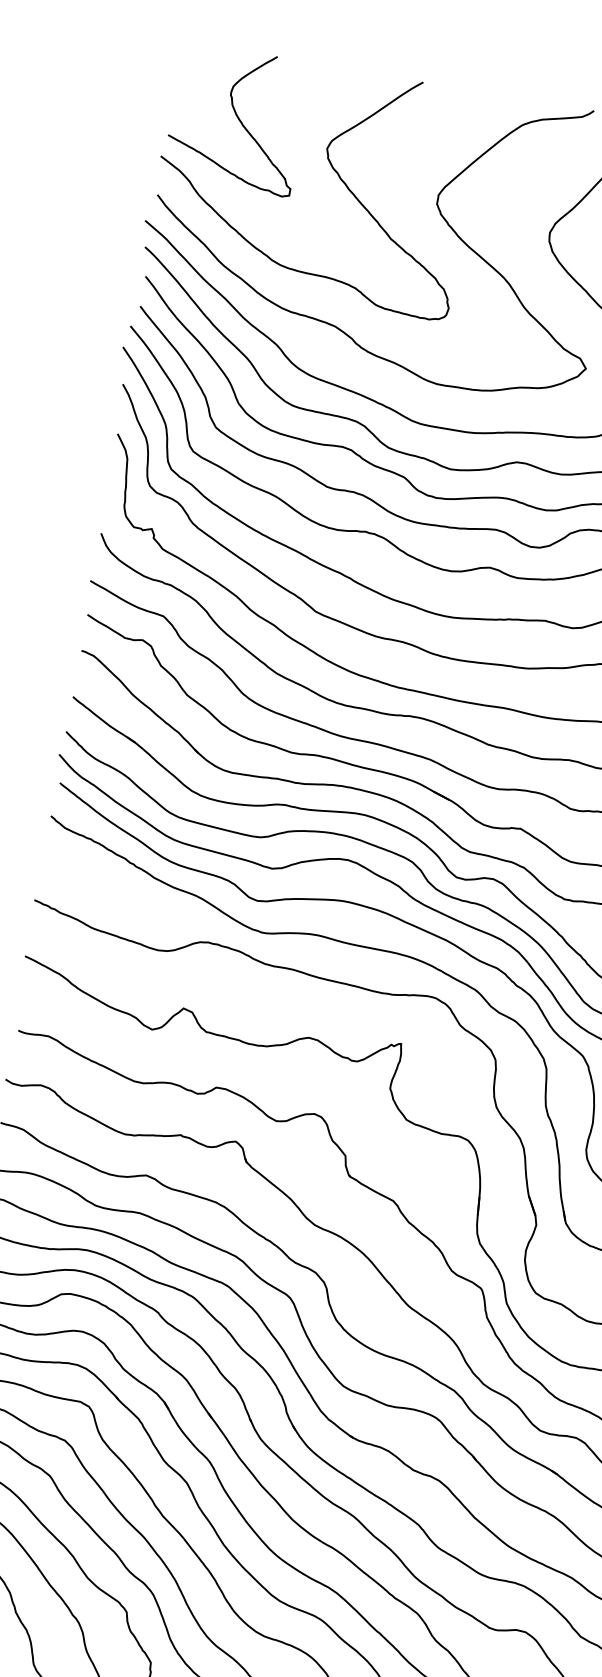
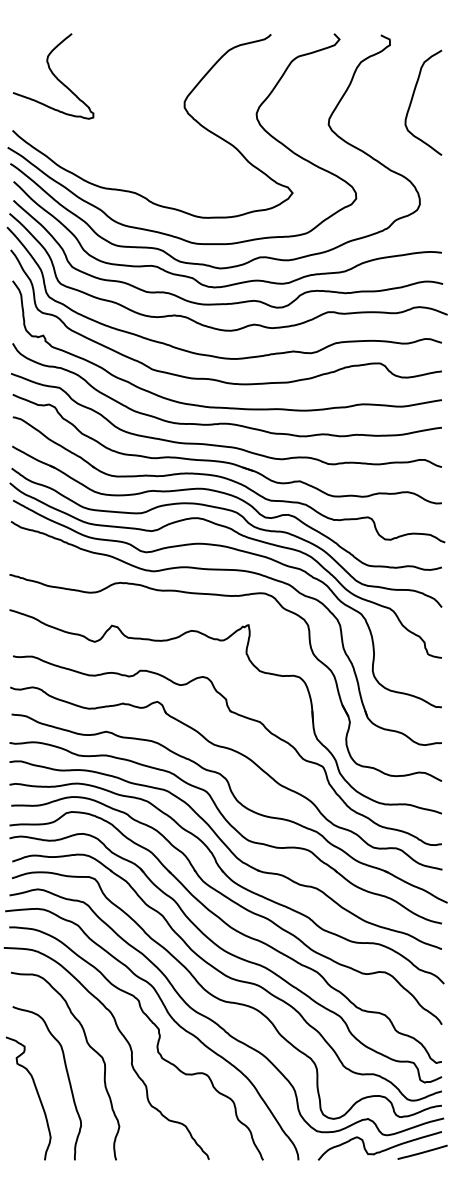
curve: (331, 168) -> (116, 96), removed

